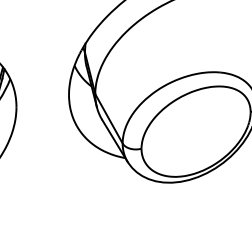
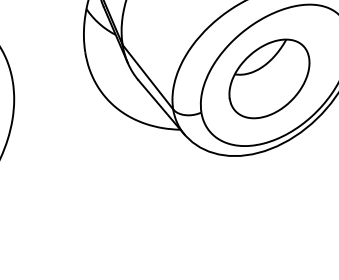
part: (191, 133) -> (269, 79), added

